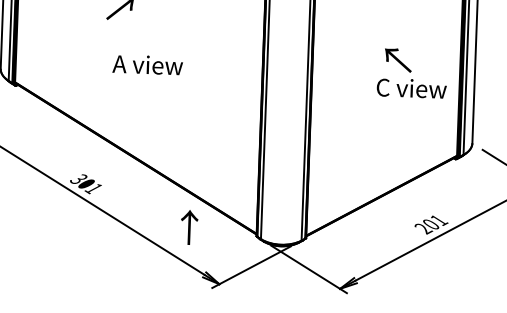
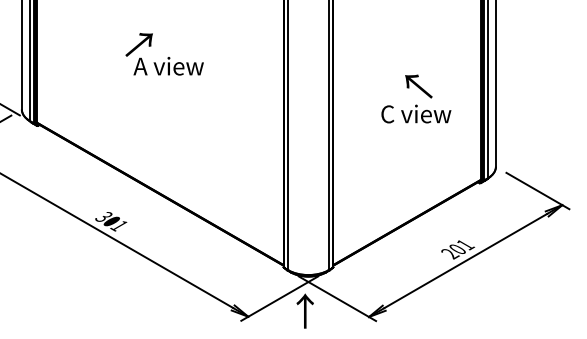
text: (147, 65) -> (168, 66), moved
text: (411, 87) -> (416, 113), moved
text: (188, 226) -> (304, 310), moved

